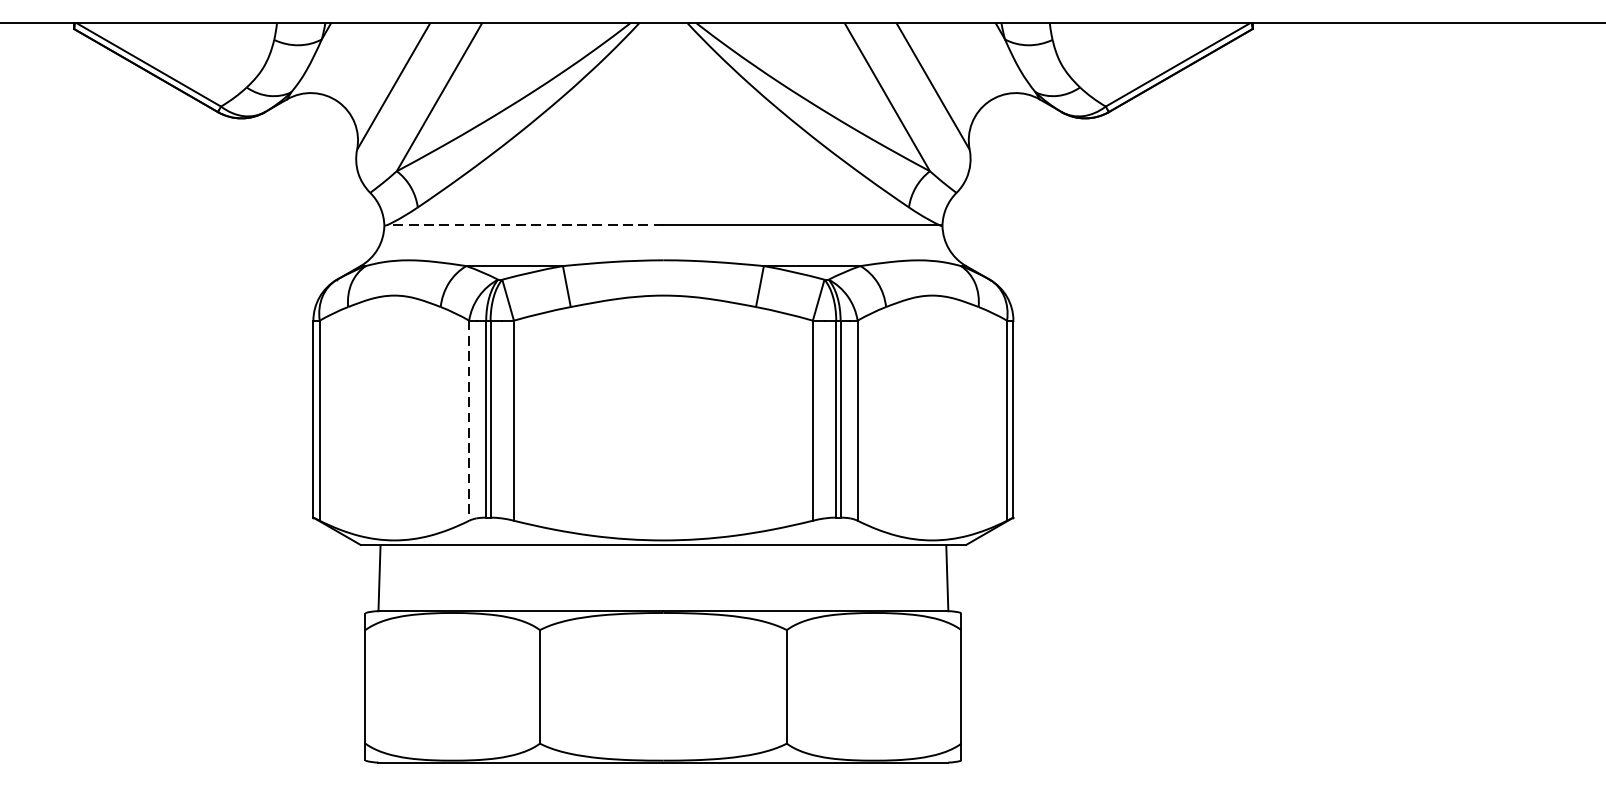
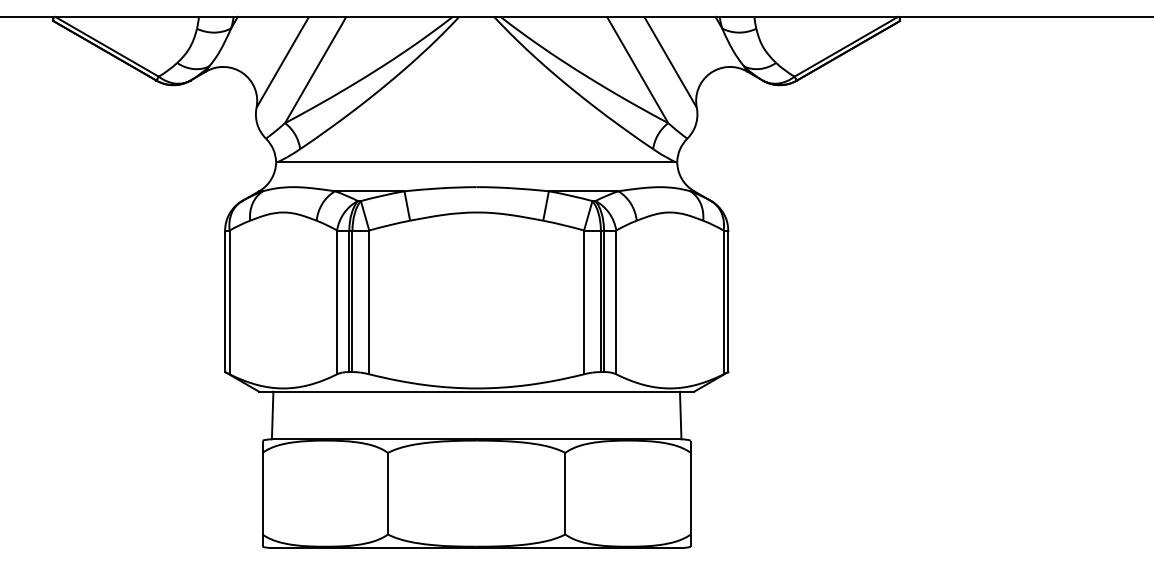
line: (525, 224) -> (377, 161), dashed -> solid
line: (469, 420) -> (337, 302), dashed -> solid

